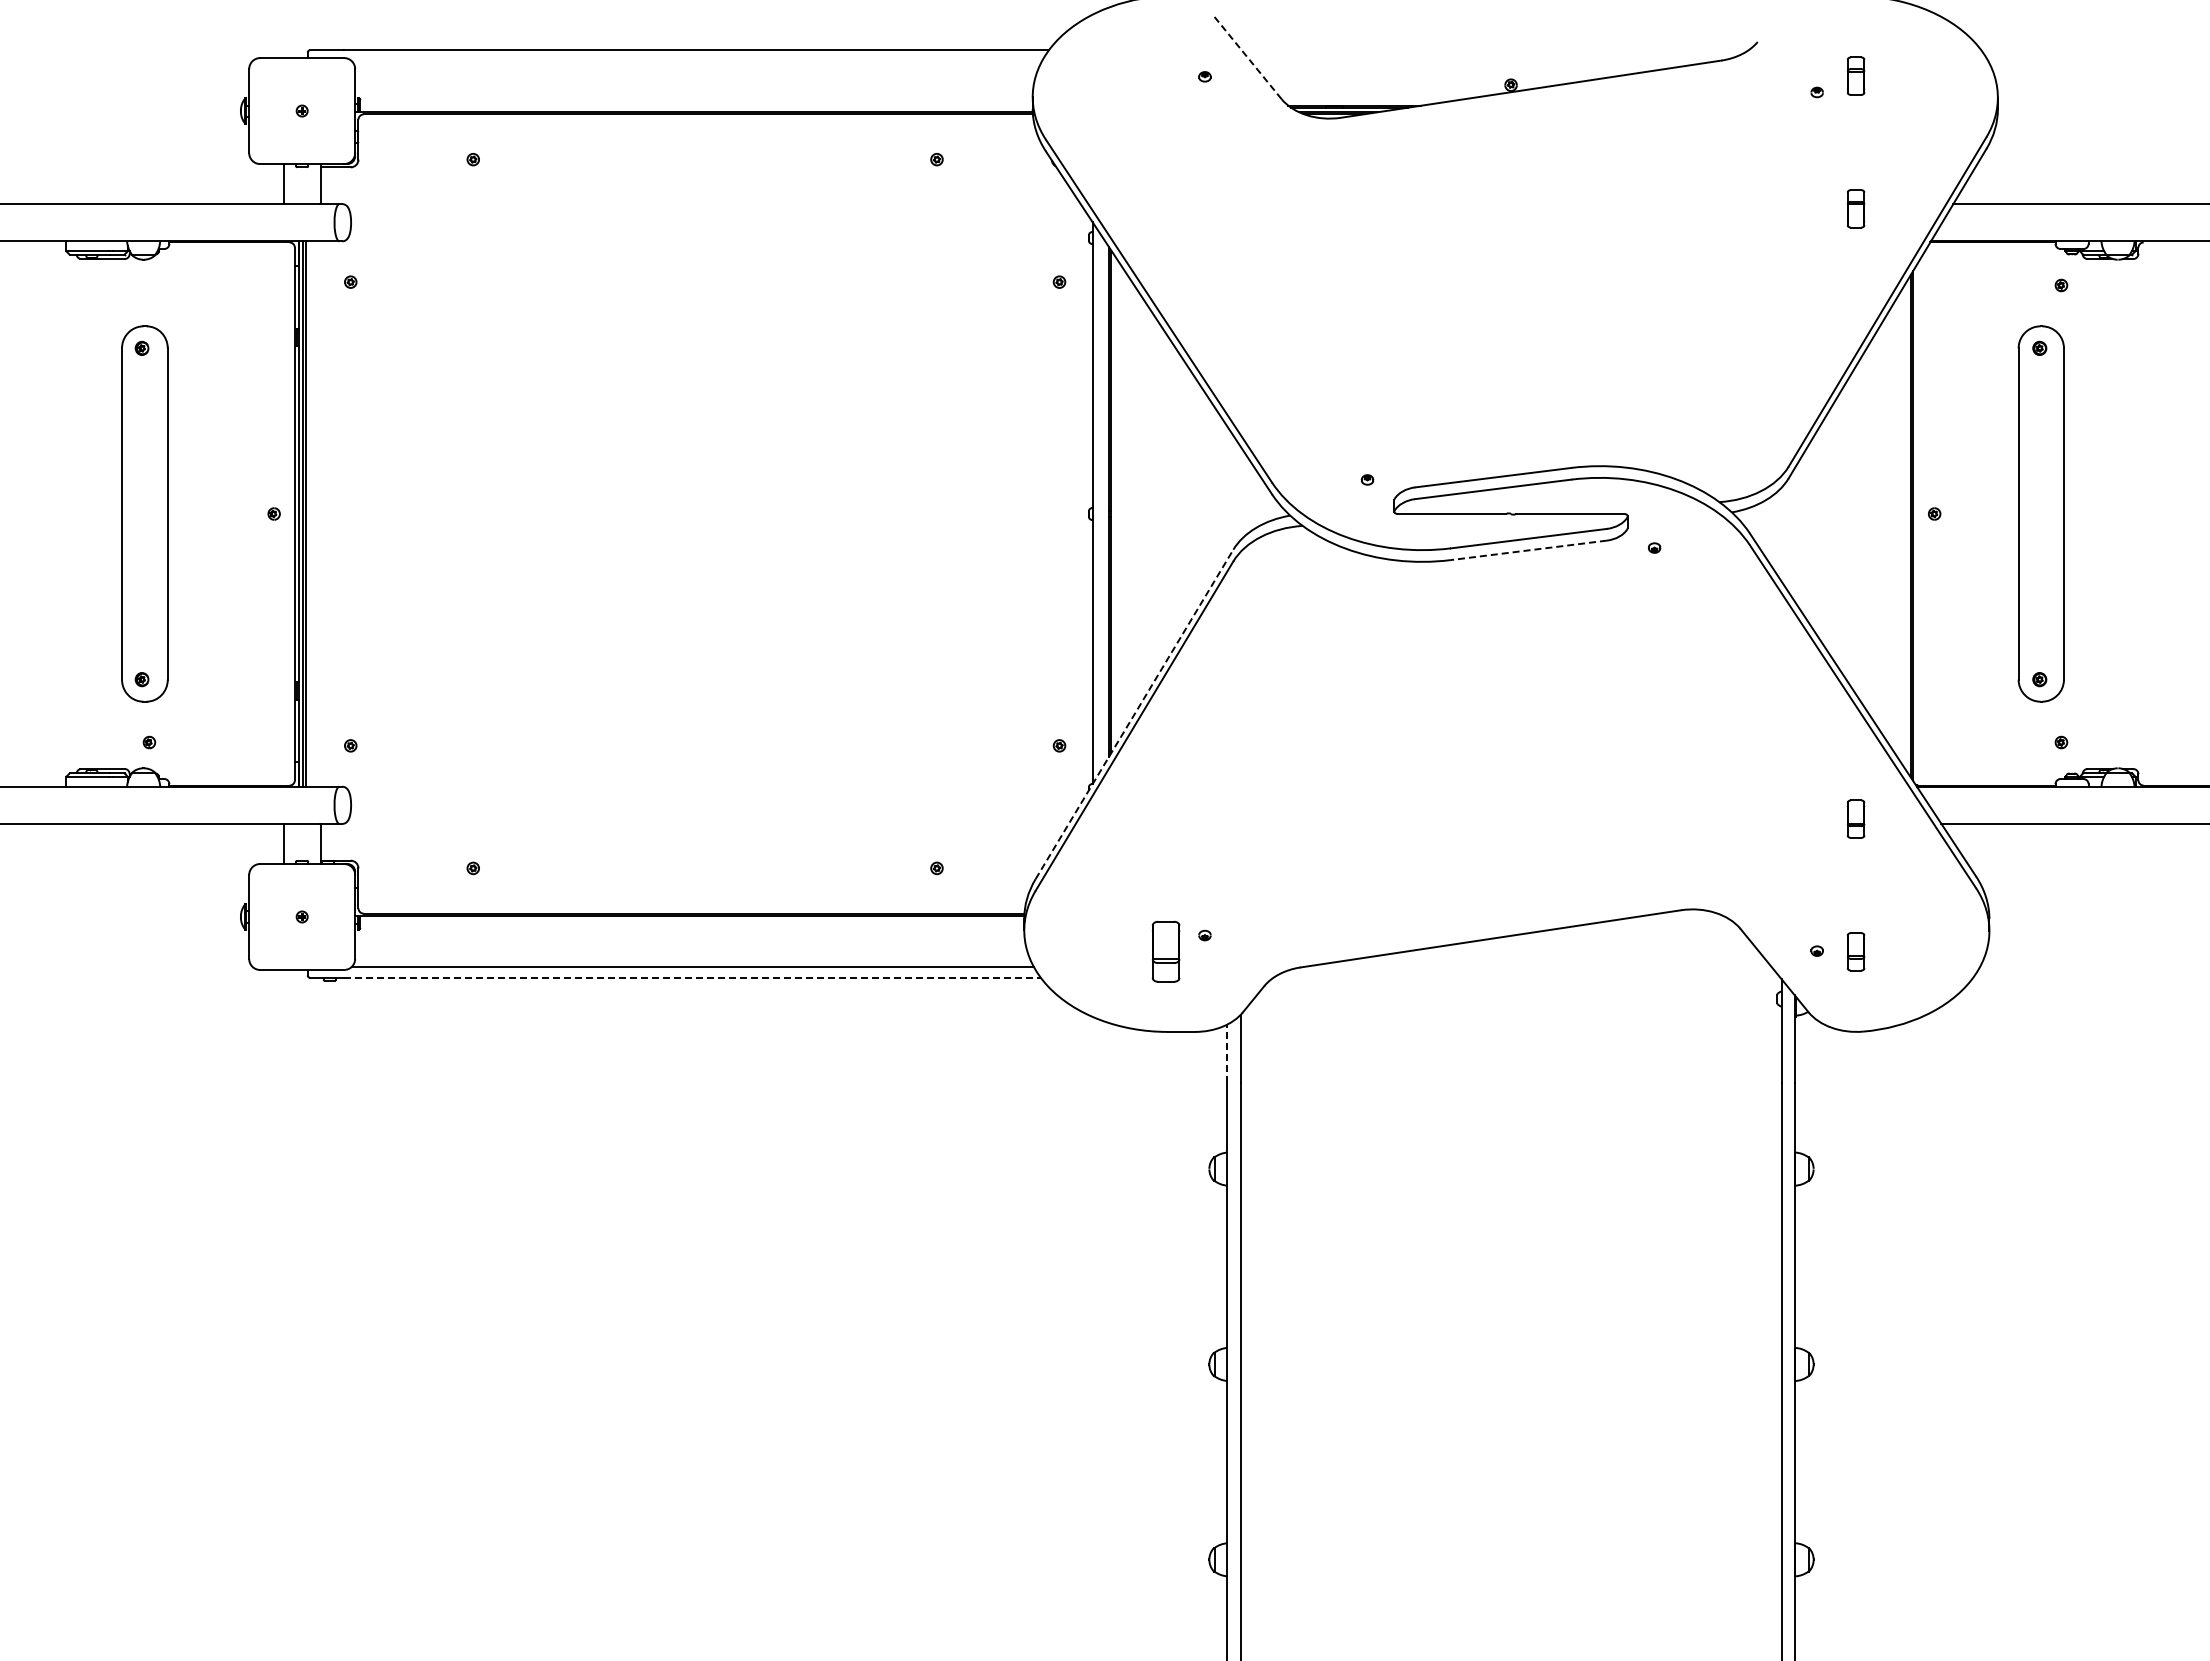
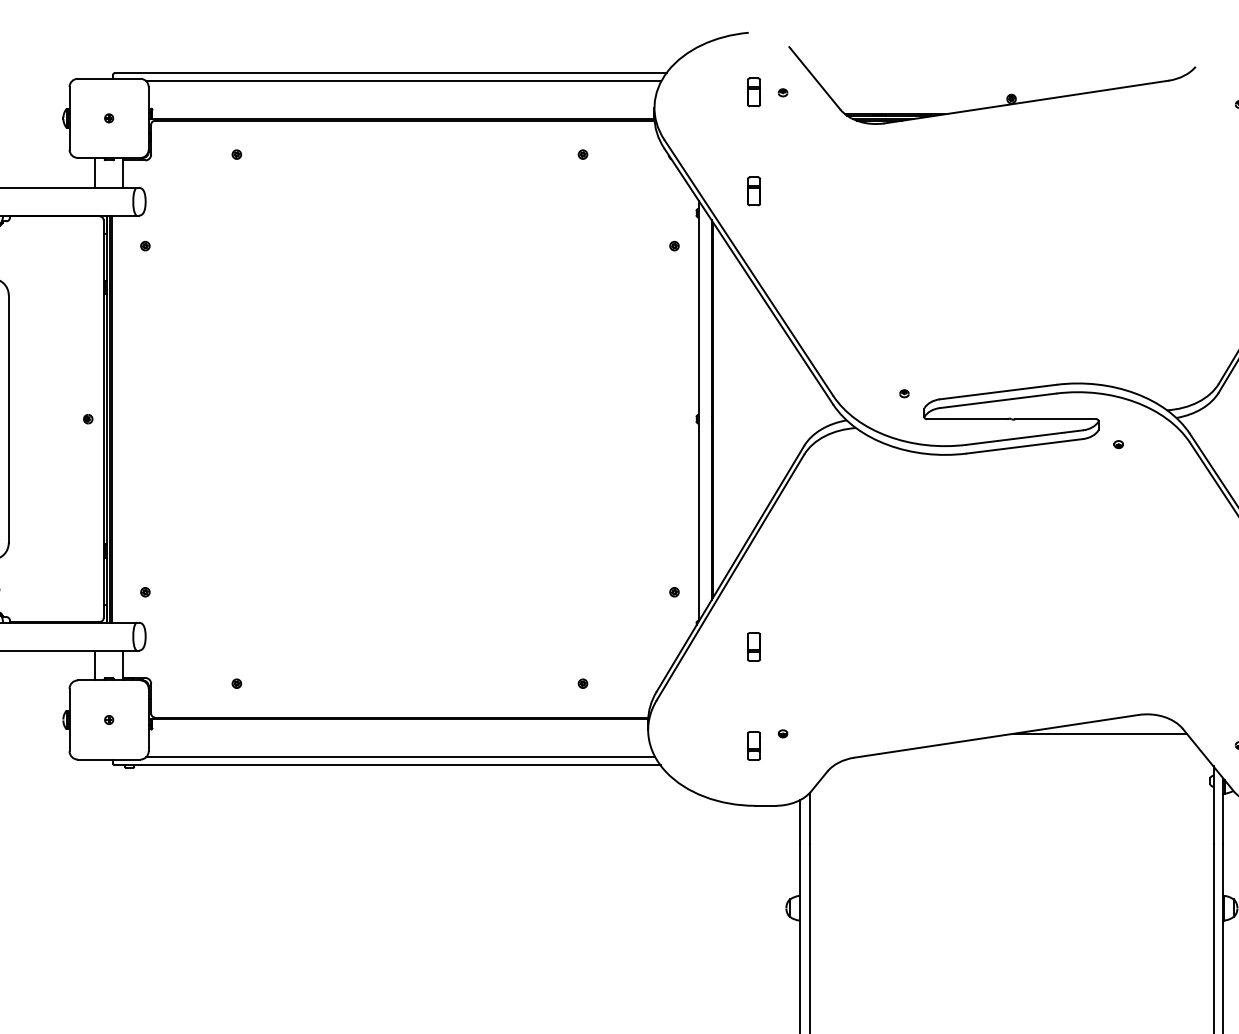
line: (1247, 57) -> (814, 78), dashed -> solid
line: (696, 61) -> (403, 81), added
part: (1165, 75) -> (753, 91), added
part: (1165, 208) -> (753, 191), added
line: (1528, 550) -> (1024, 446), dashed -> solid
line: (1134, 713) -> (730, 568), dashed -> solid
part: (1165, 818) -> (753, 646), added
line: (1628, 935) -> (1099, 733), added
part: (1165, 951) -> (753, 745), size x0.62
line: (693, 977) -> (401, 765), dashed -> solid
line: (1227, 1053) -> (799, 821), dashed -> solid

